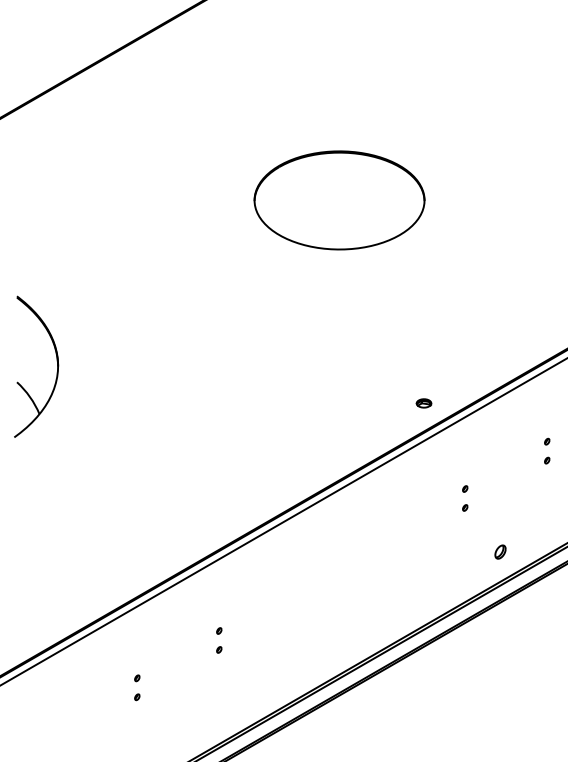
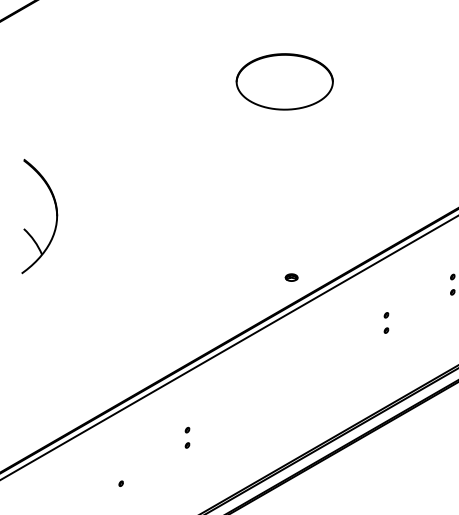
part: (339, 200) -> (284, 81), size x0.7
part: (423, 403) -> (291, 277), moved
part: (500, 551) -> (414, 365), removed
part: (137, 678) -> (121, 468), removed

